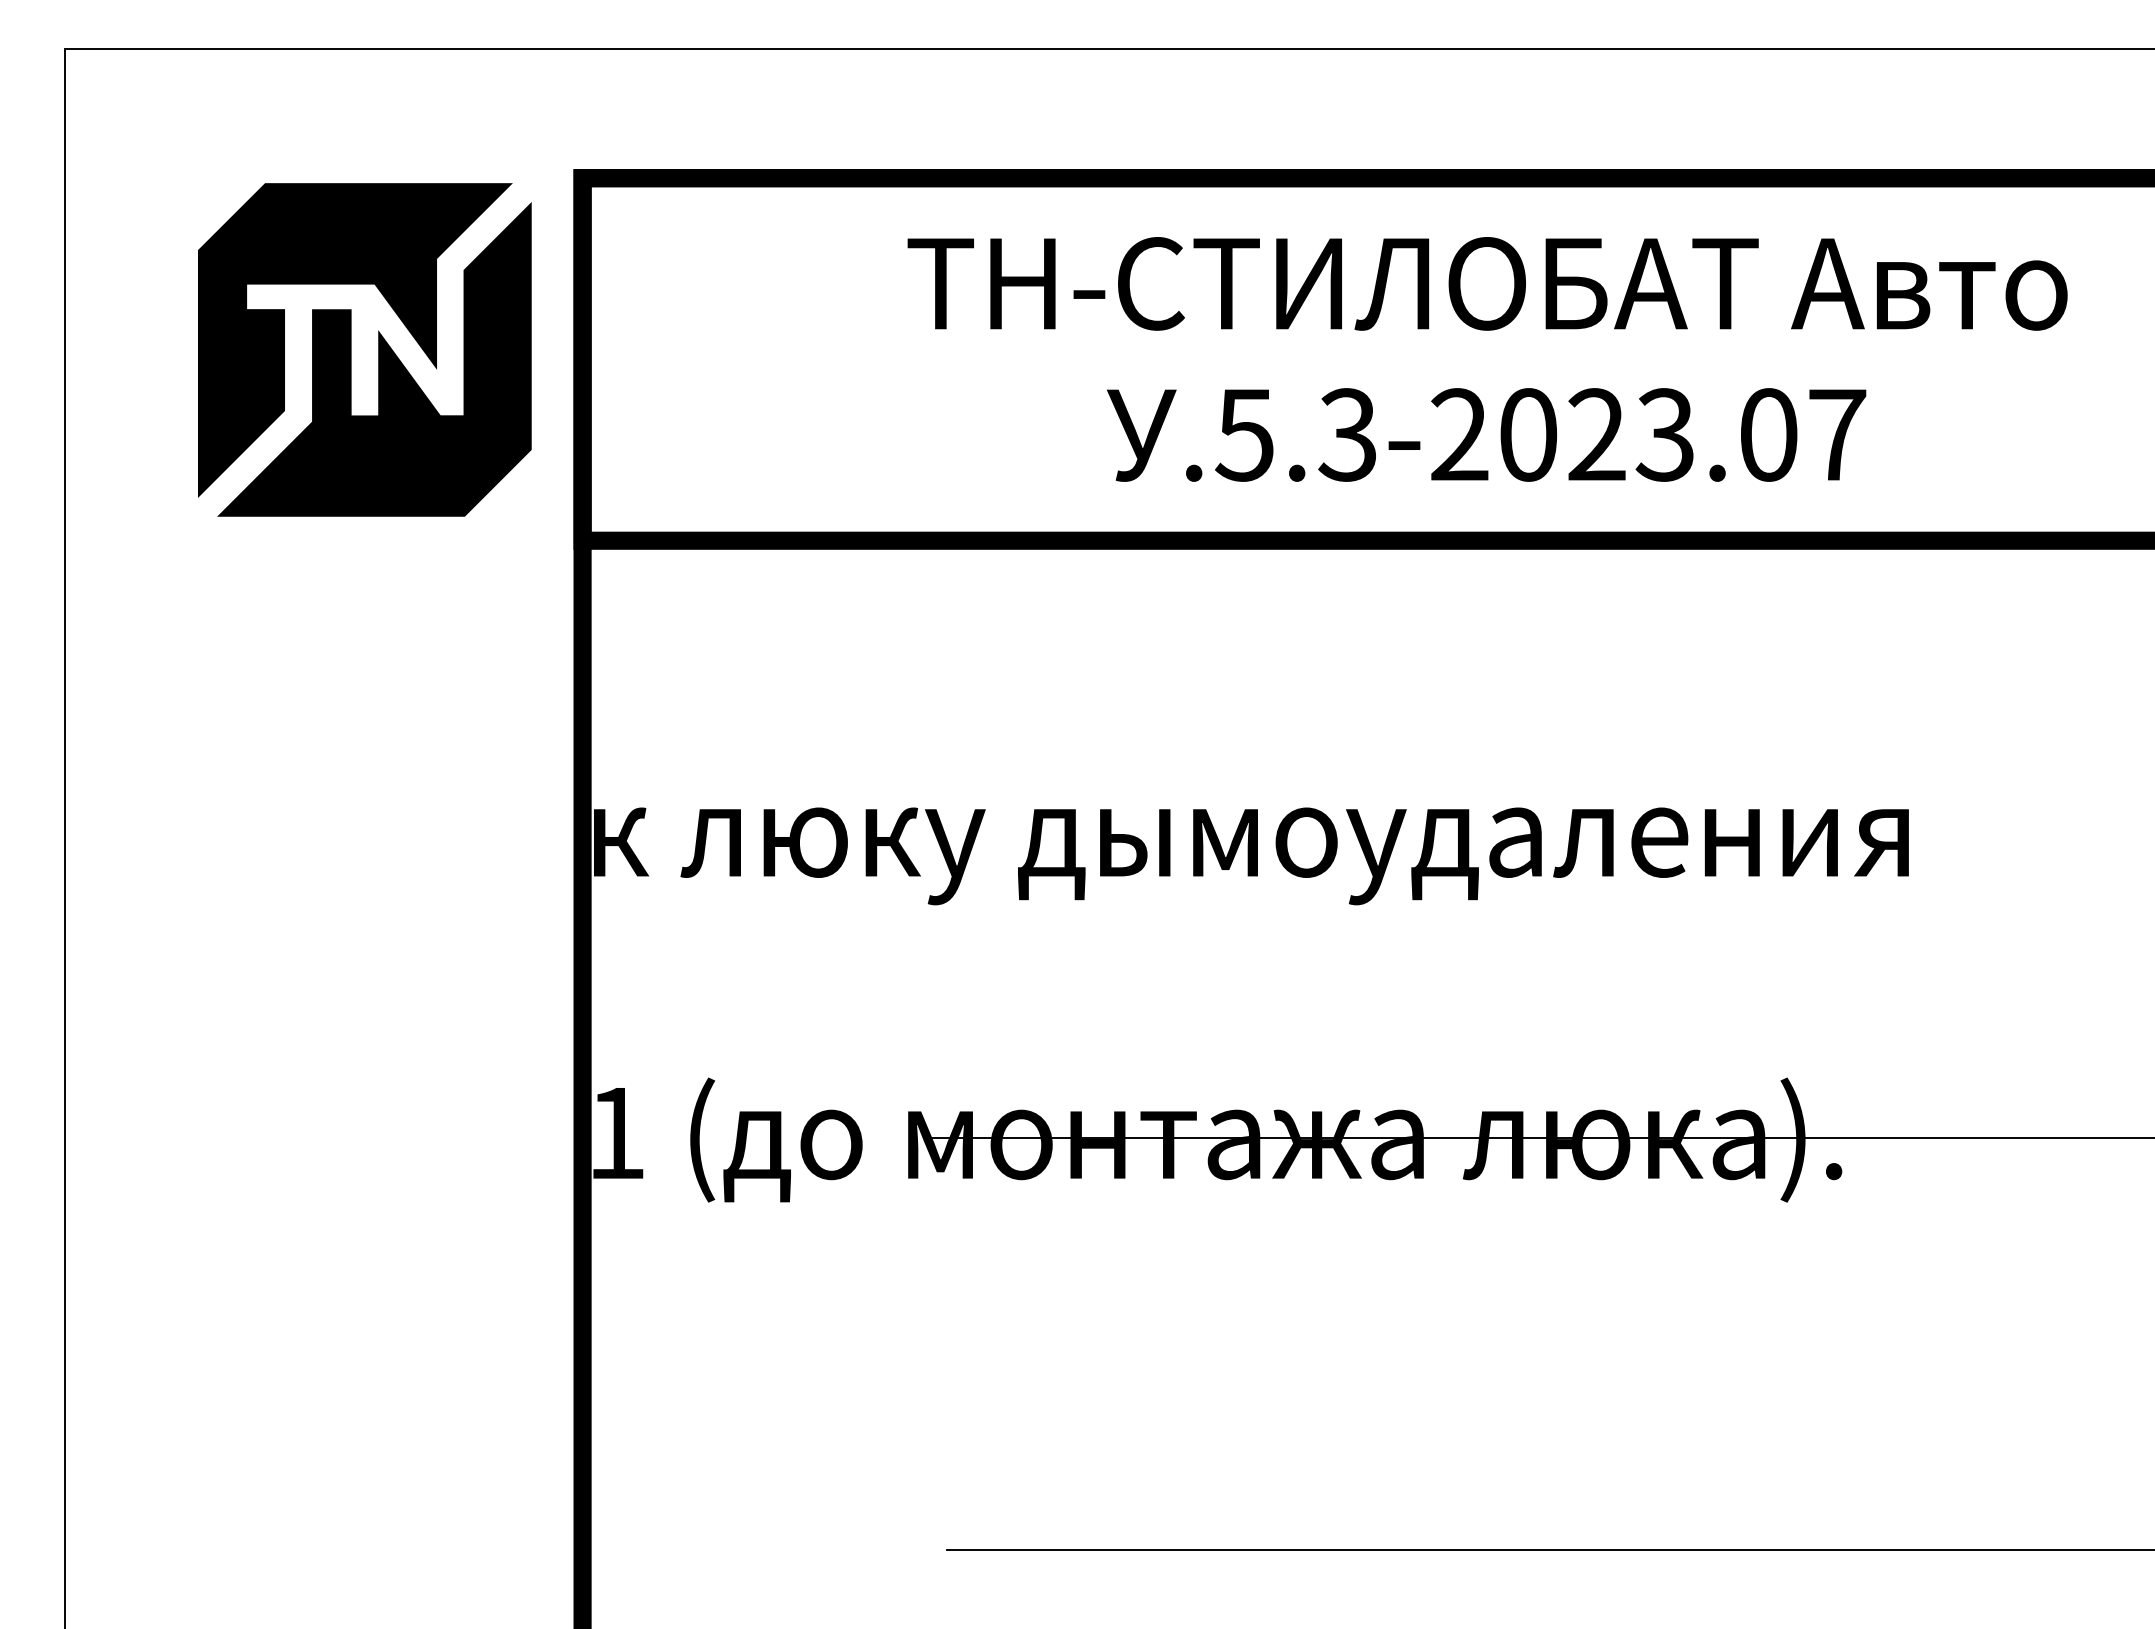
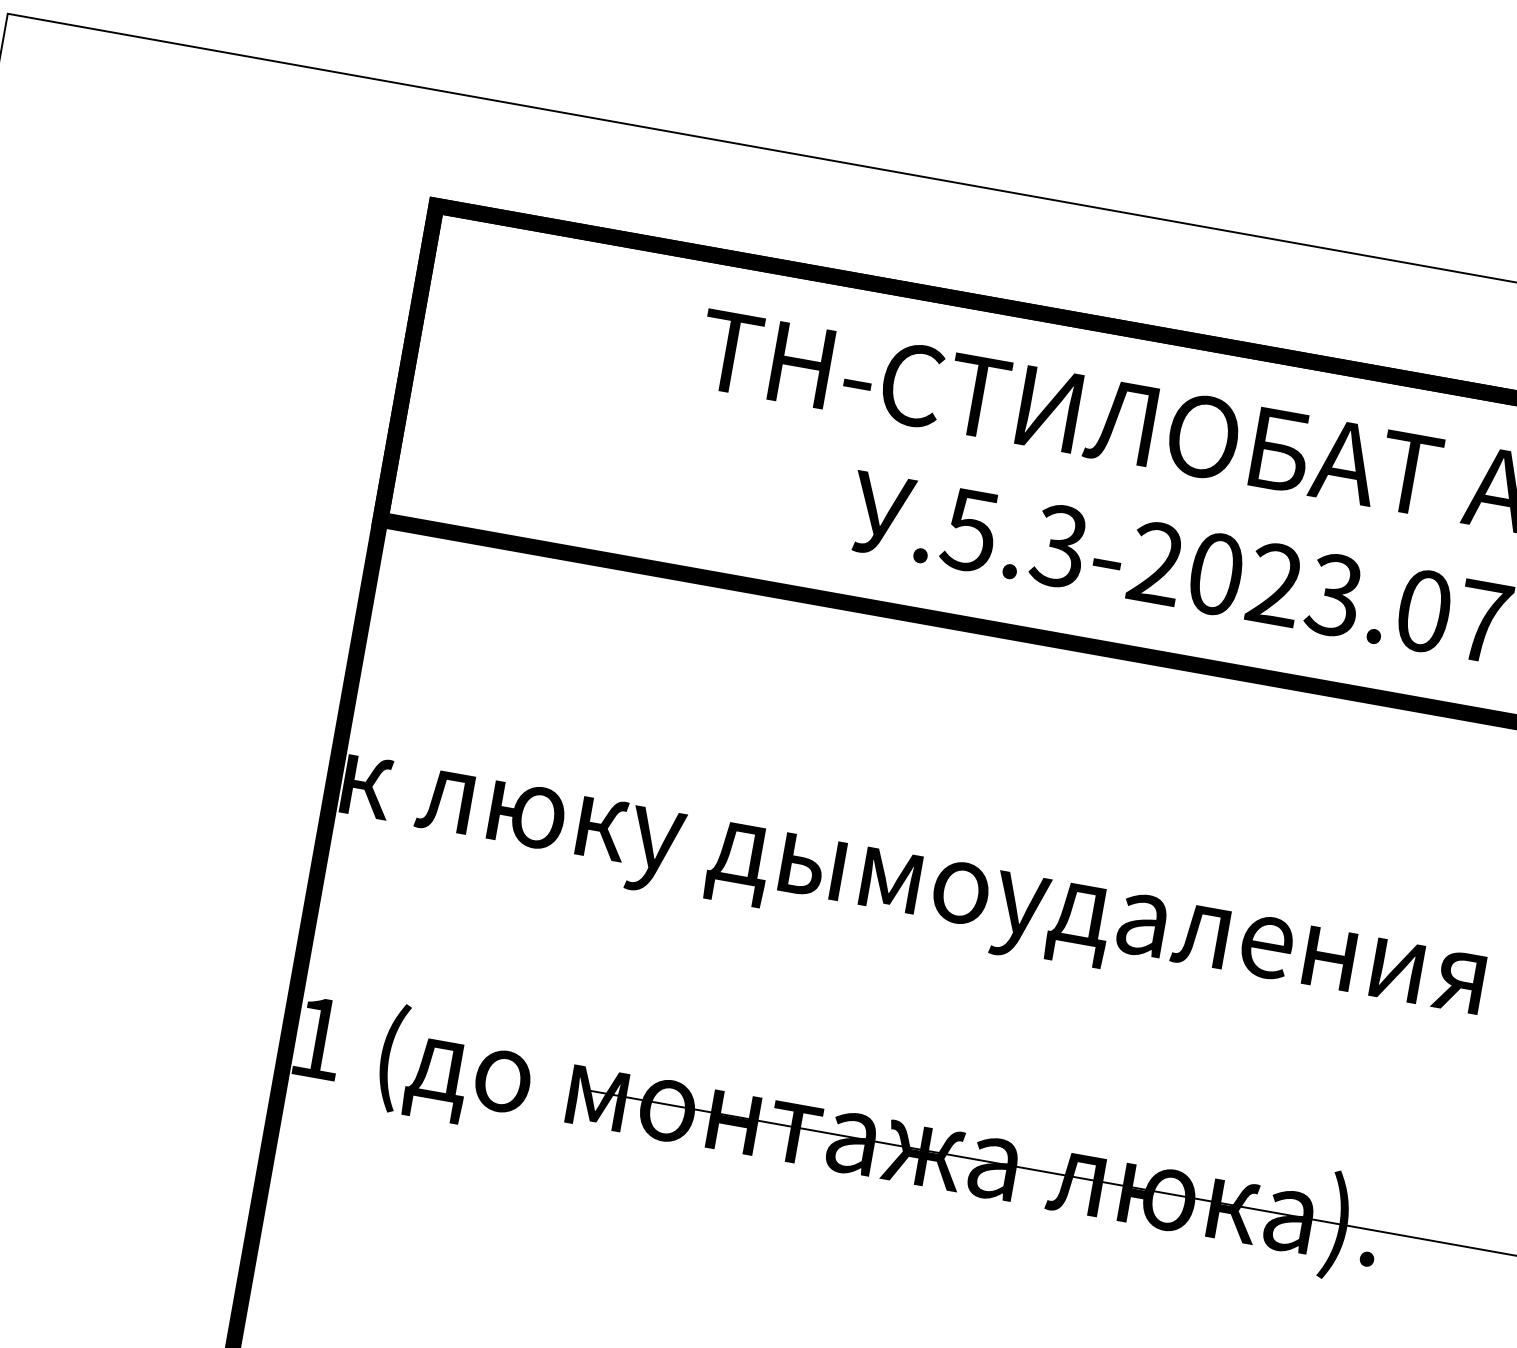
part: (351, 349) -> (209, 318), removed

